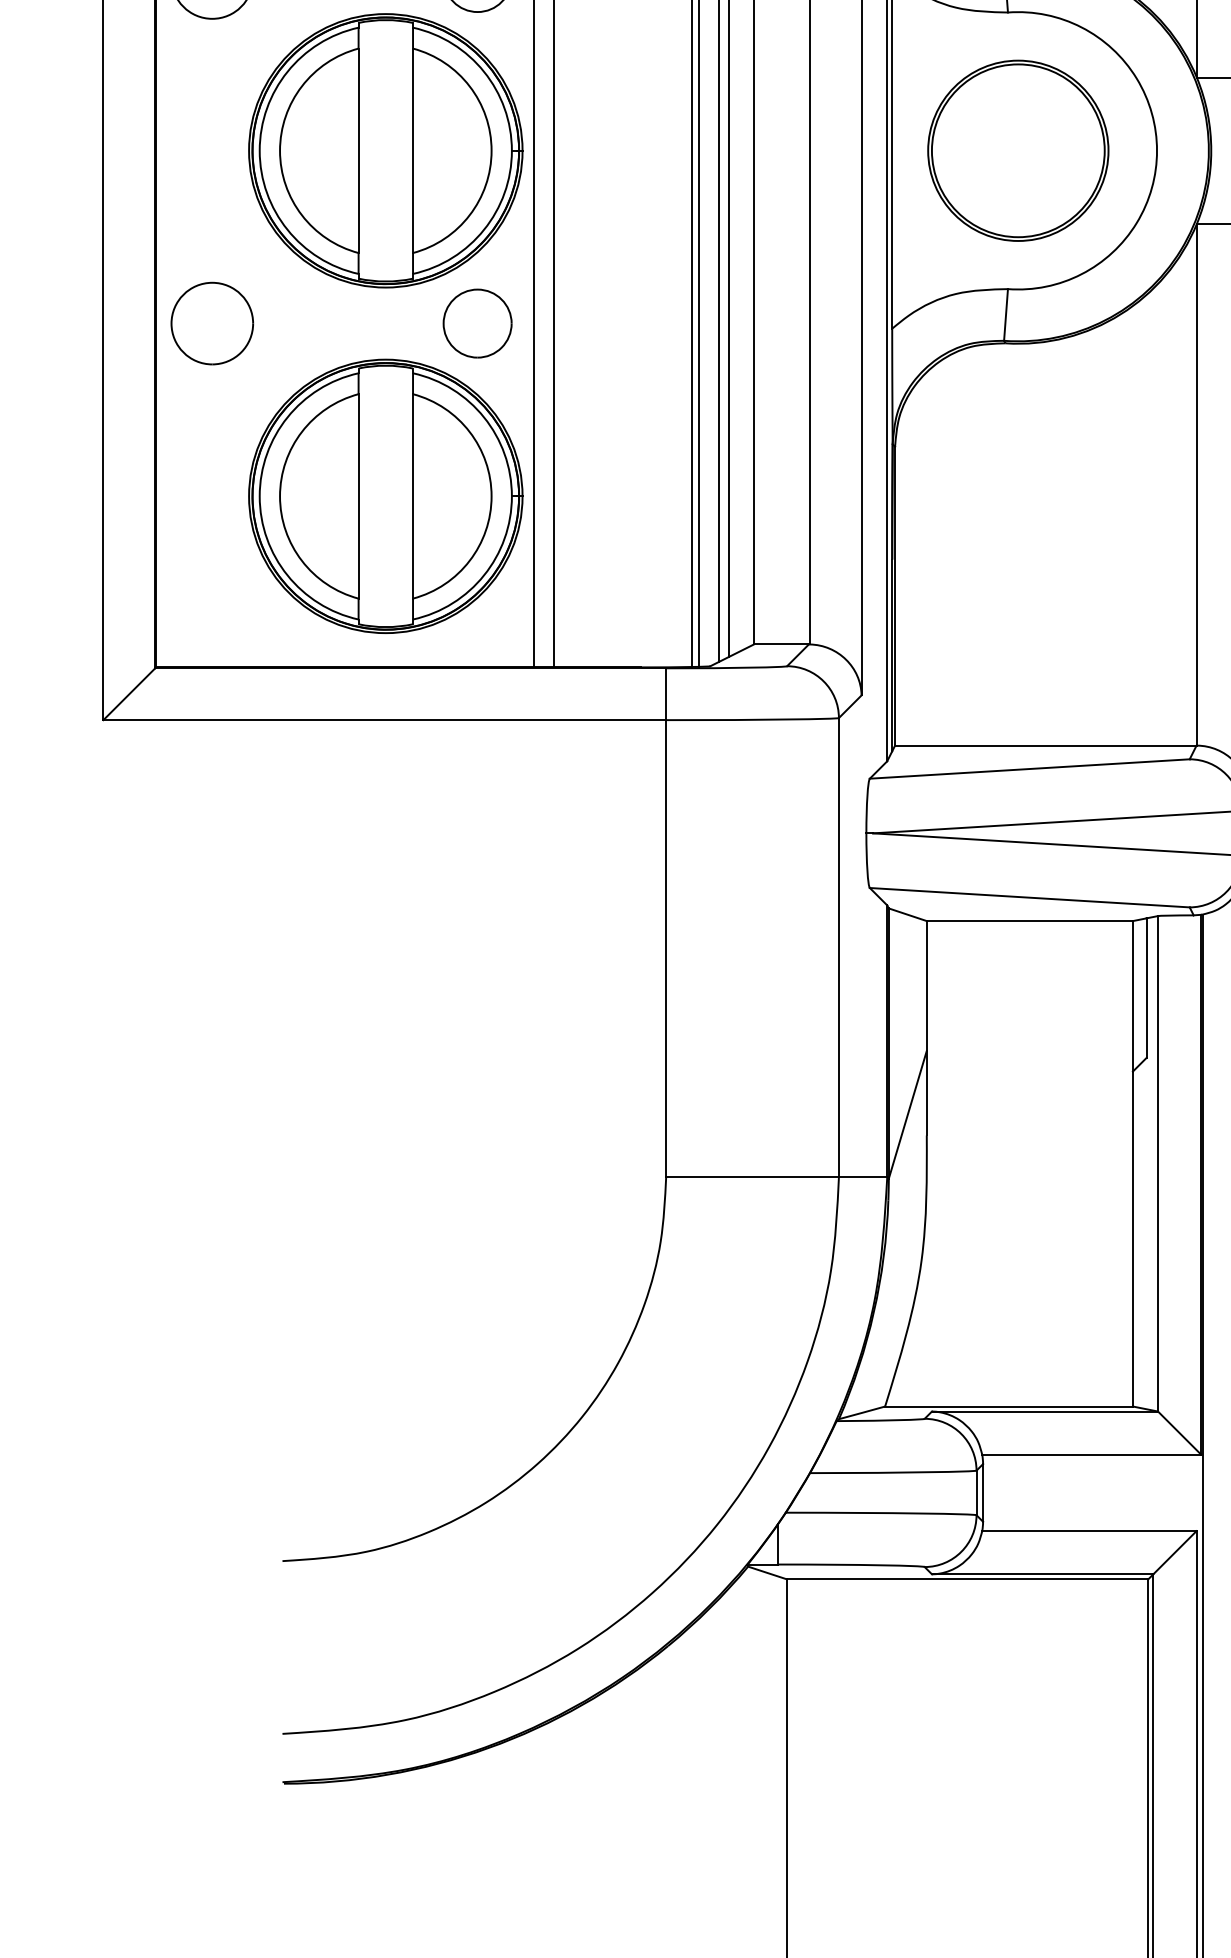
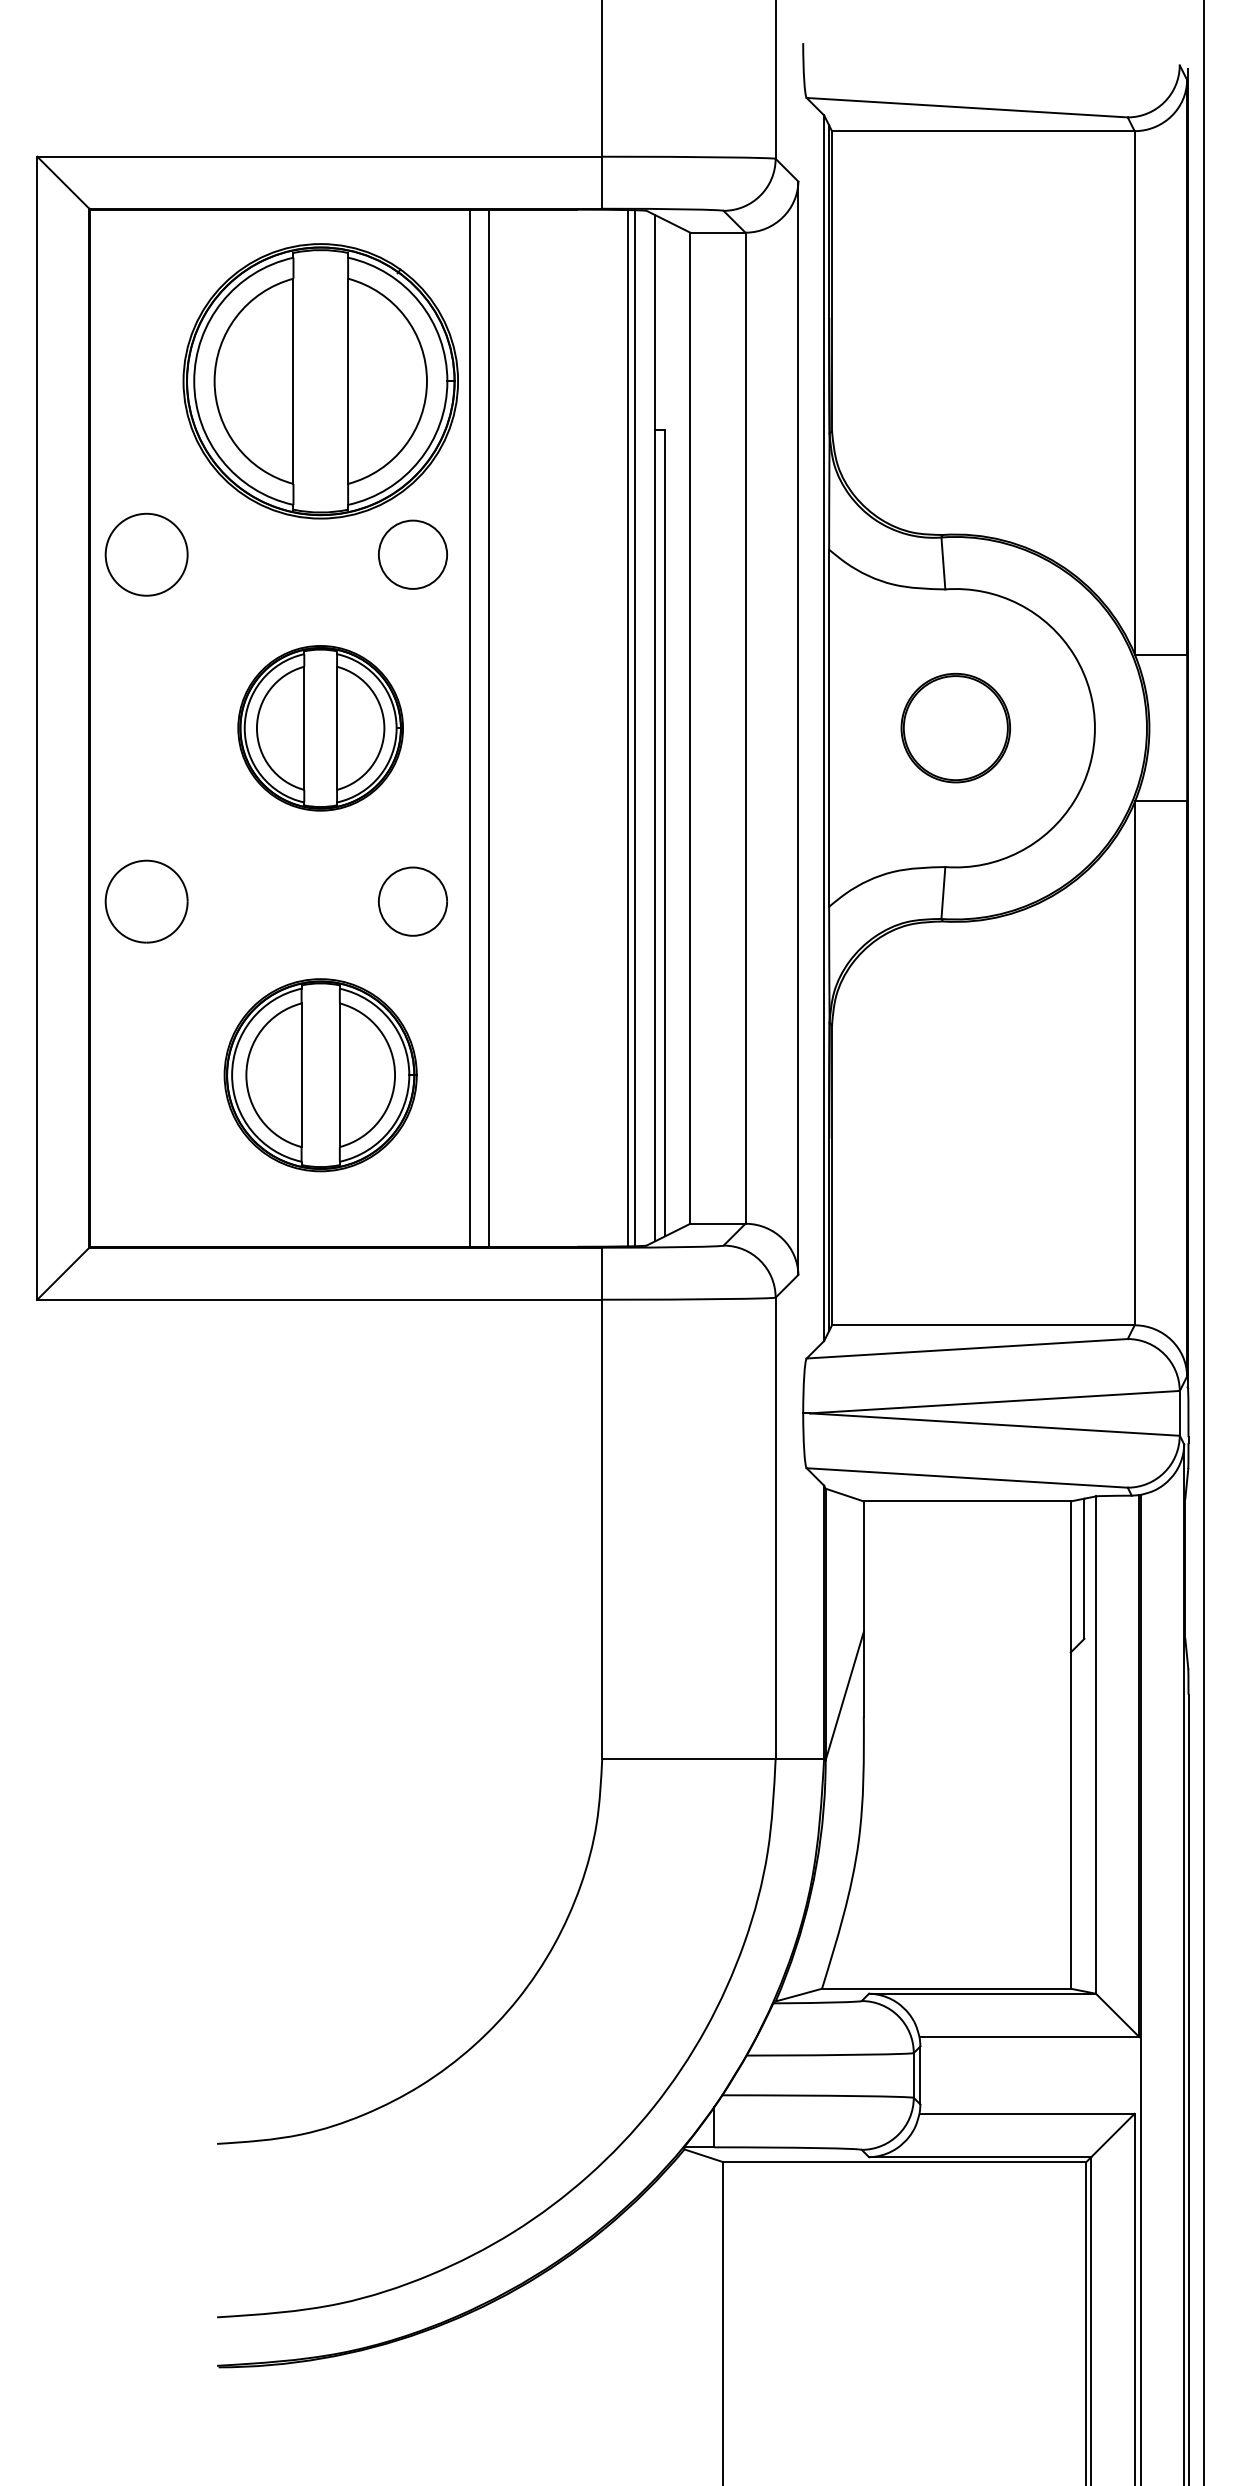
part: (1018, 150) -> (955, 727), size x0.6
part: (385, 151) -> (320, 728), size x0.6
part: (385, 496) -> (320, 1075), size x0.7

